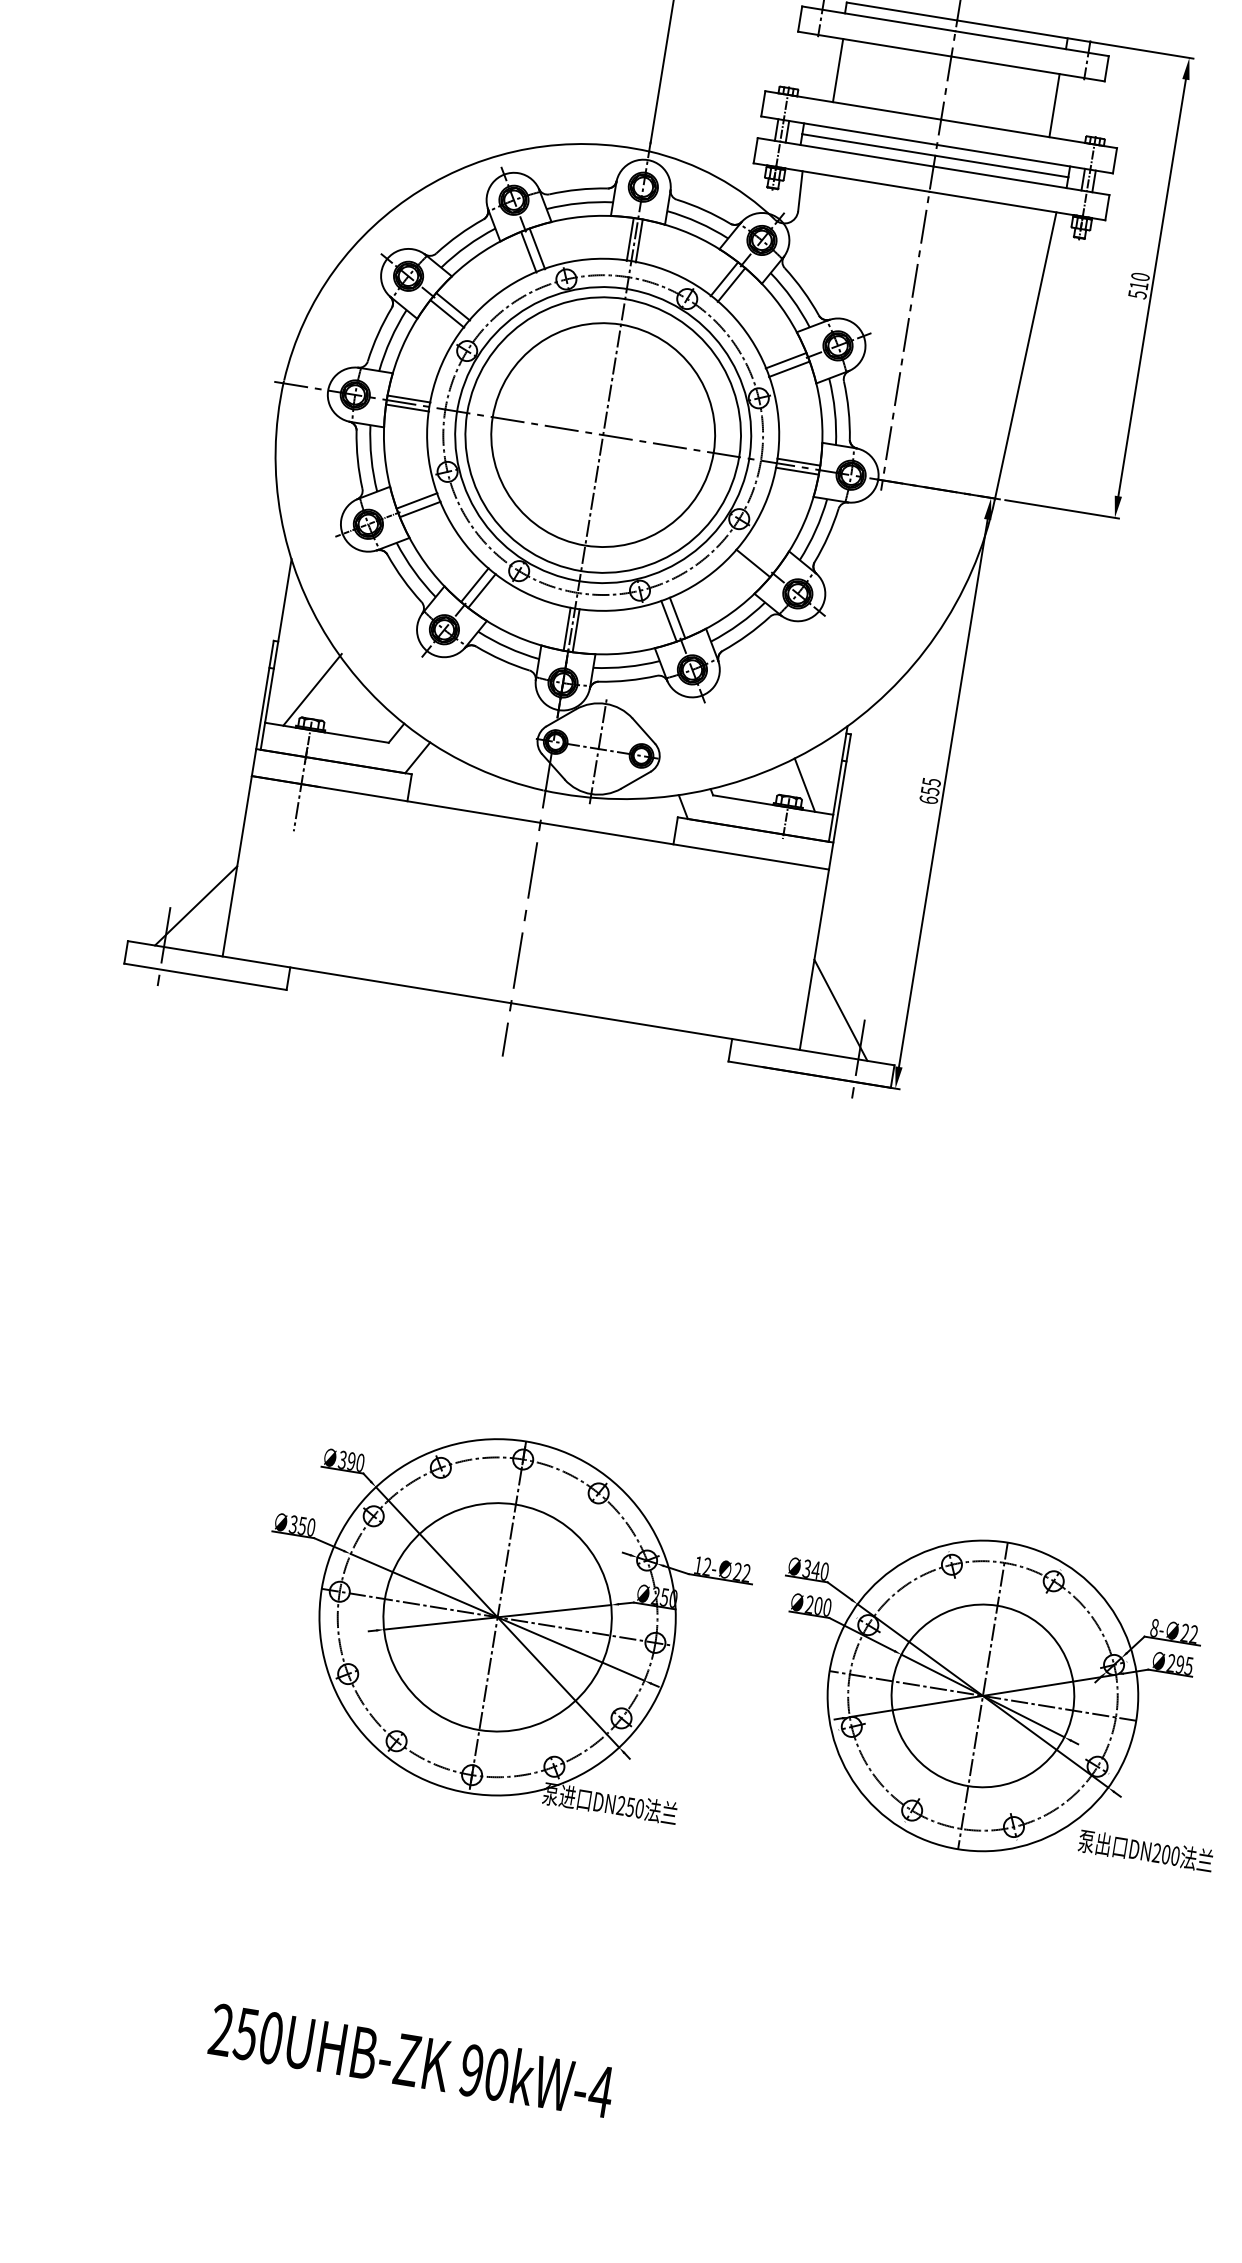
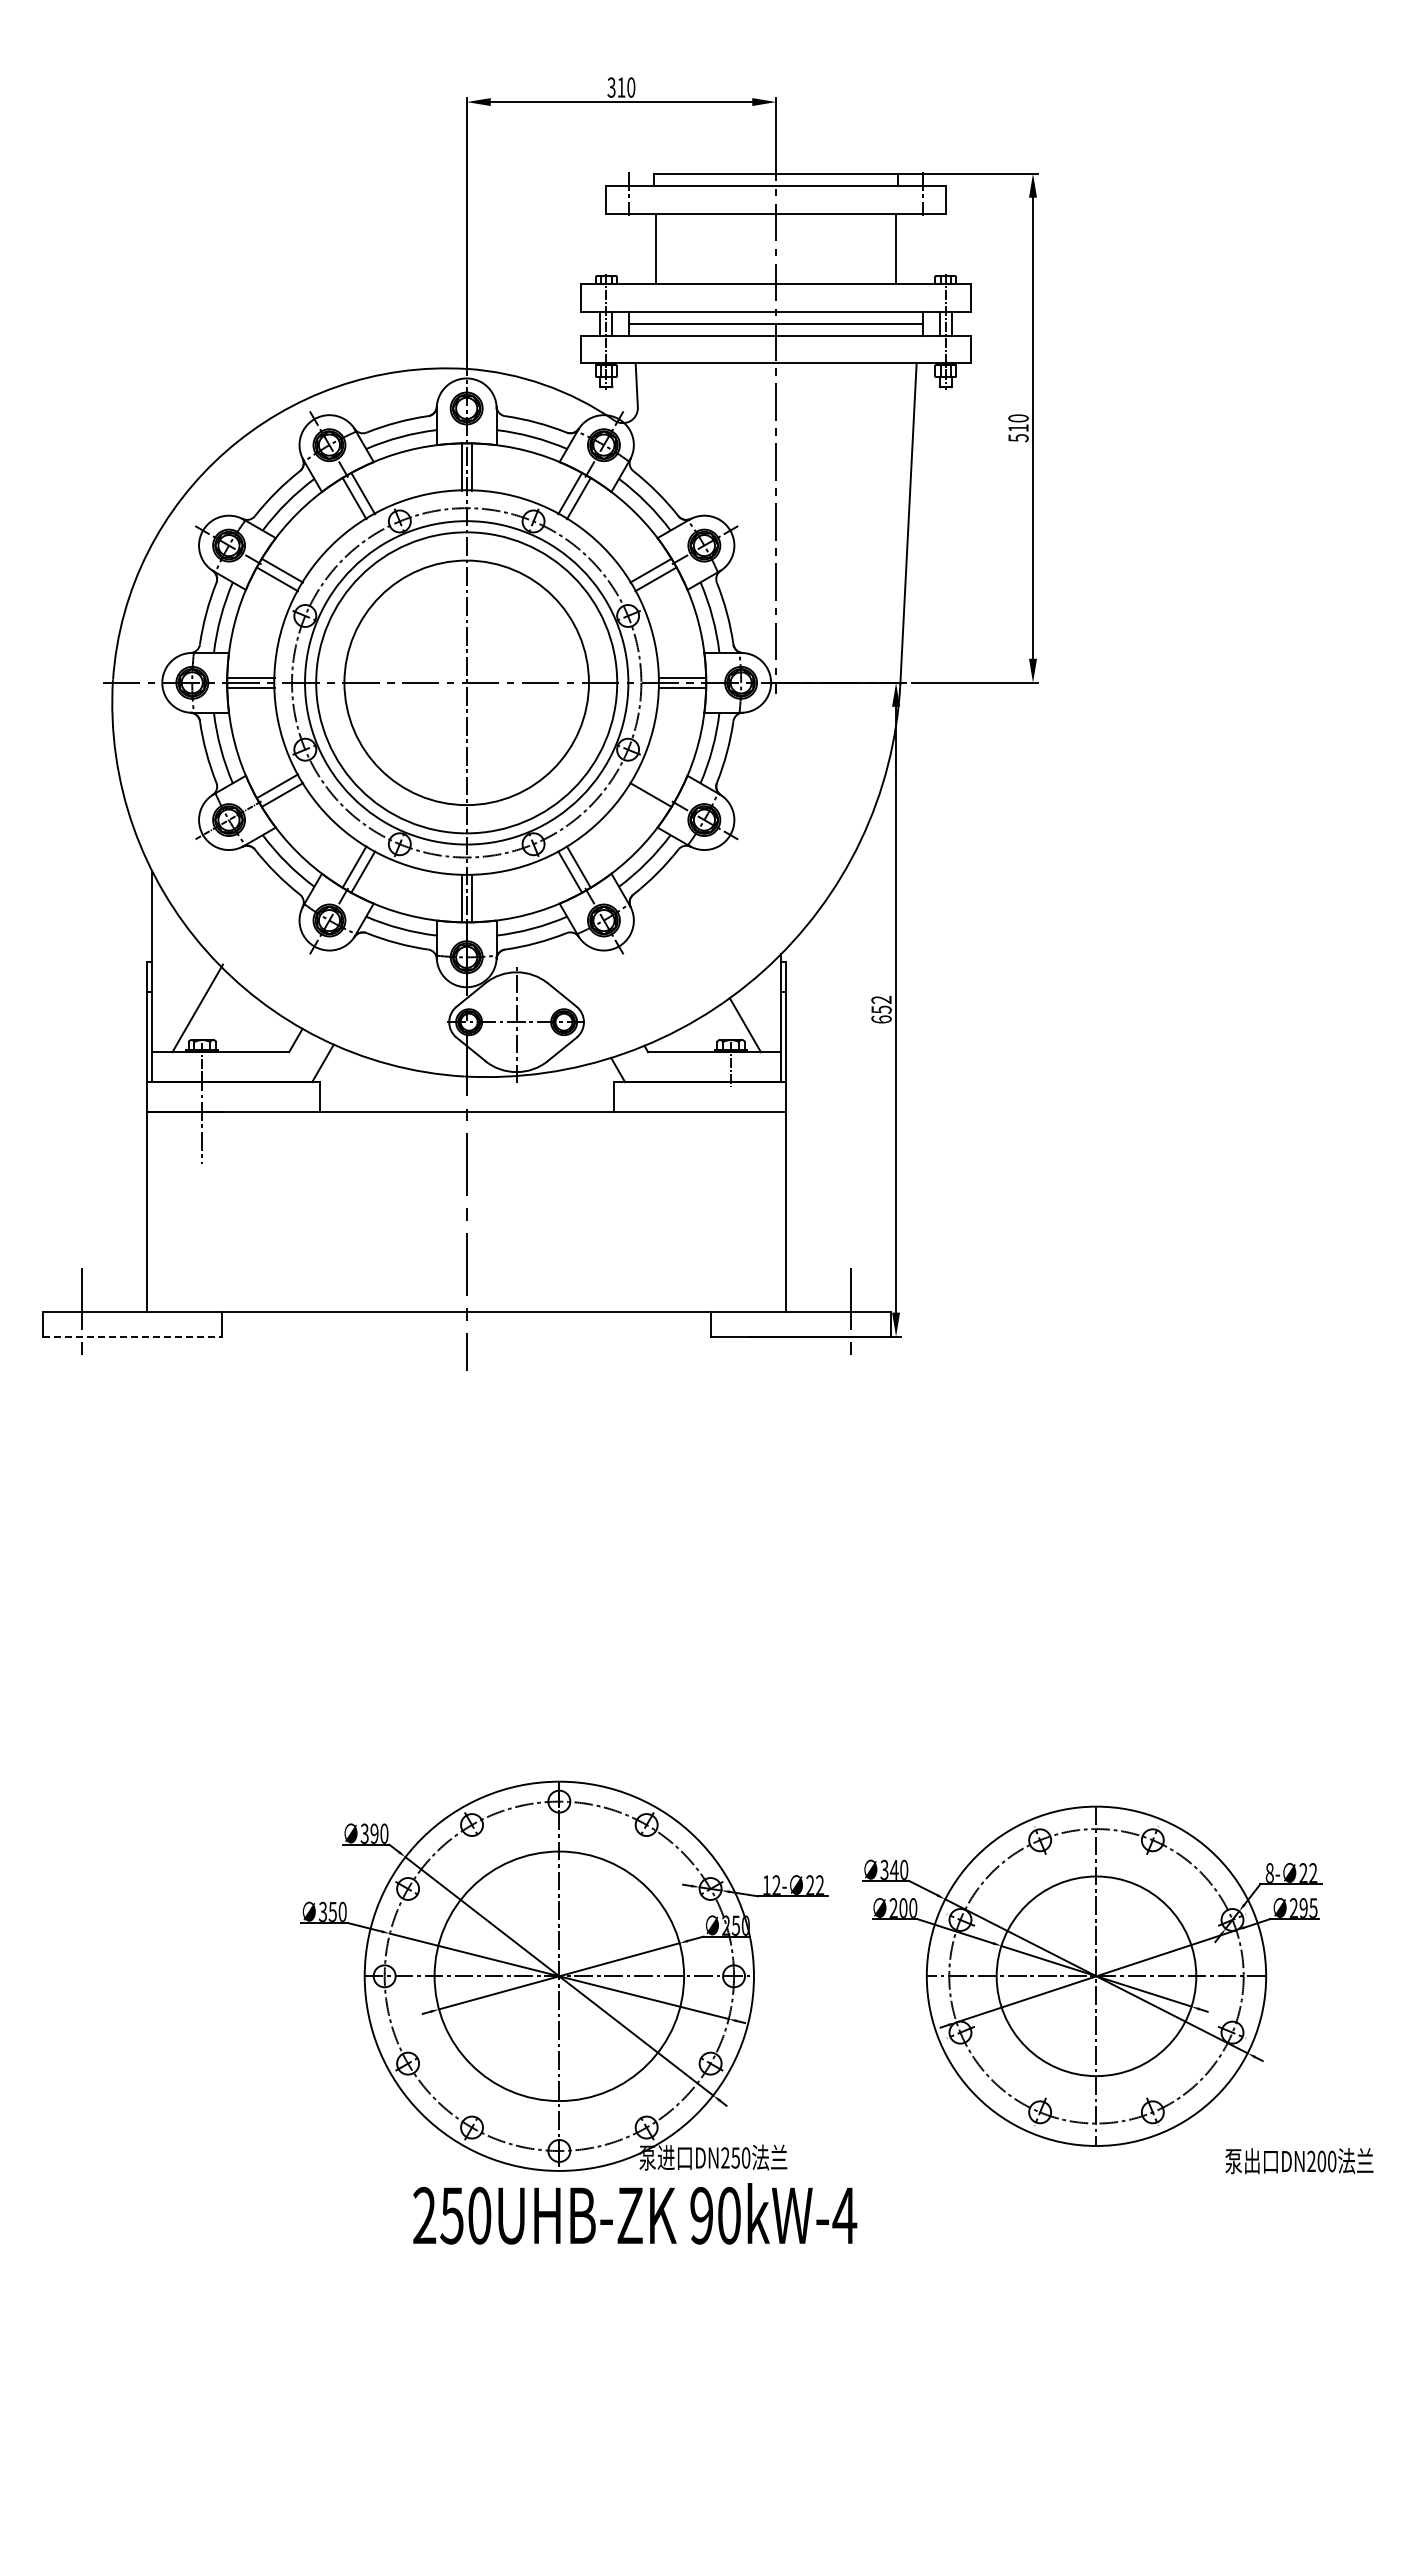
text: (931, 781) -> (881, 999), 655 -> 652
line: (195, 905) -> (109, 1261), removed
line: (205, 976) -> (132, 1336), solid -> dashed
line: (840, 1010) -> (823, 1261), removed
text: (1146, 1851) -> (1299, 2161), moved
text: (412, 2058) -> (635, 2213), moved

